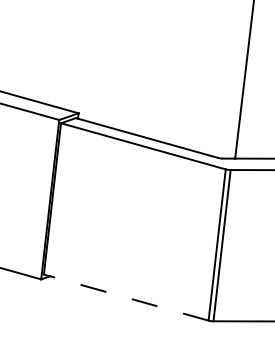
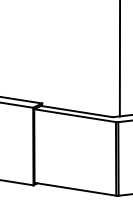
line: (124, 297) -> (74, 189), dashed -> solid

